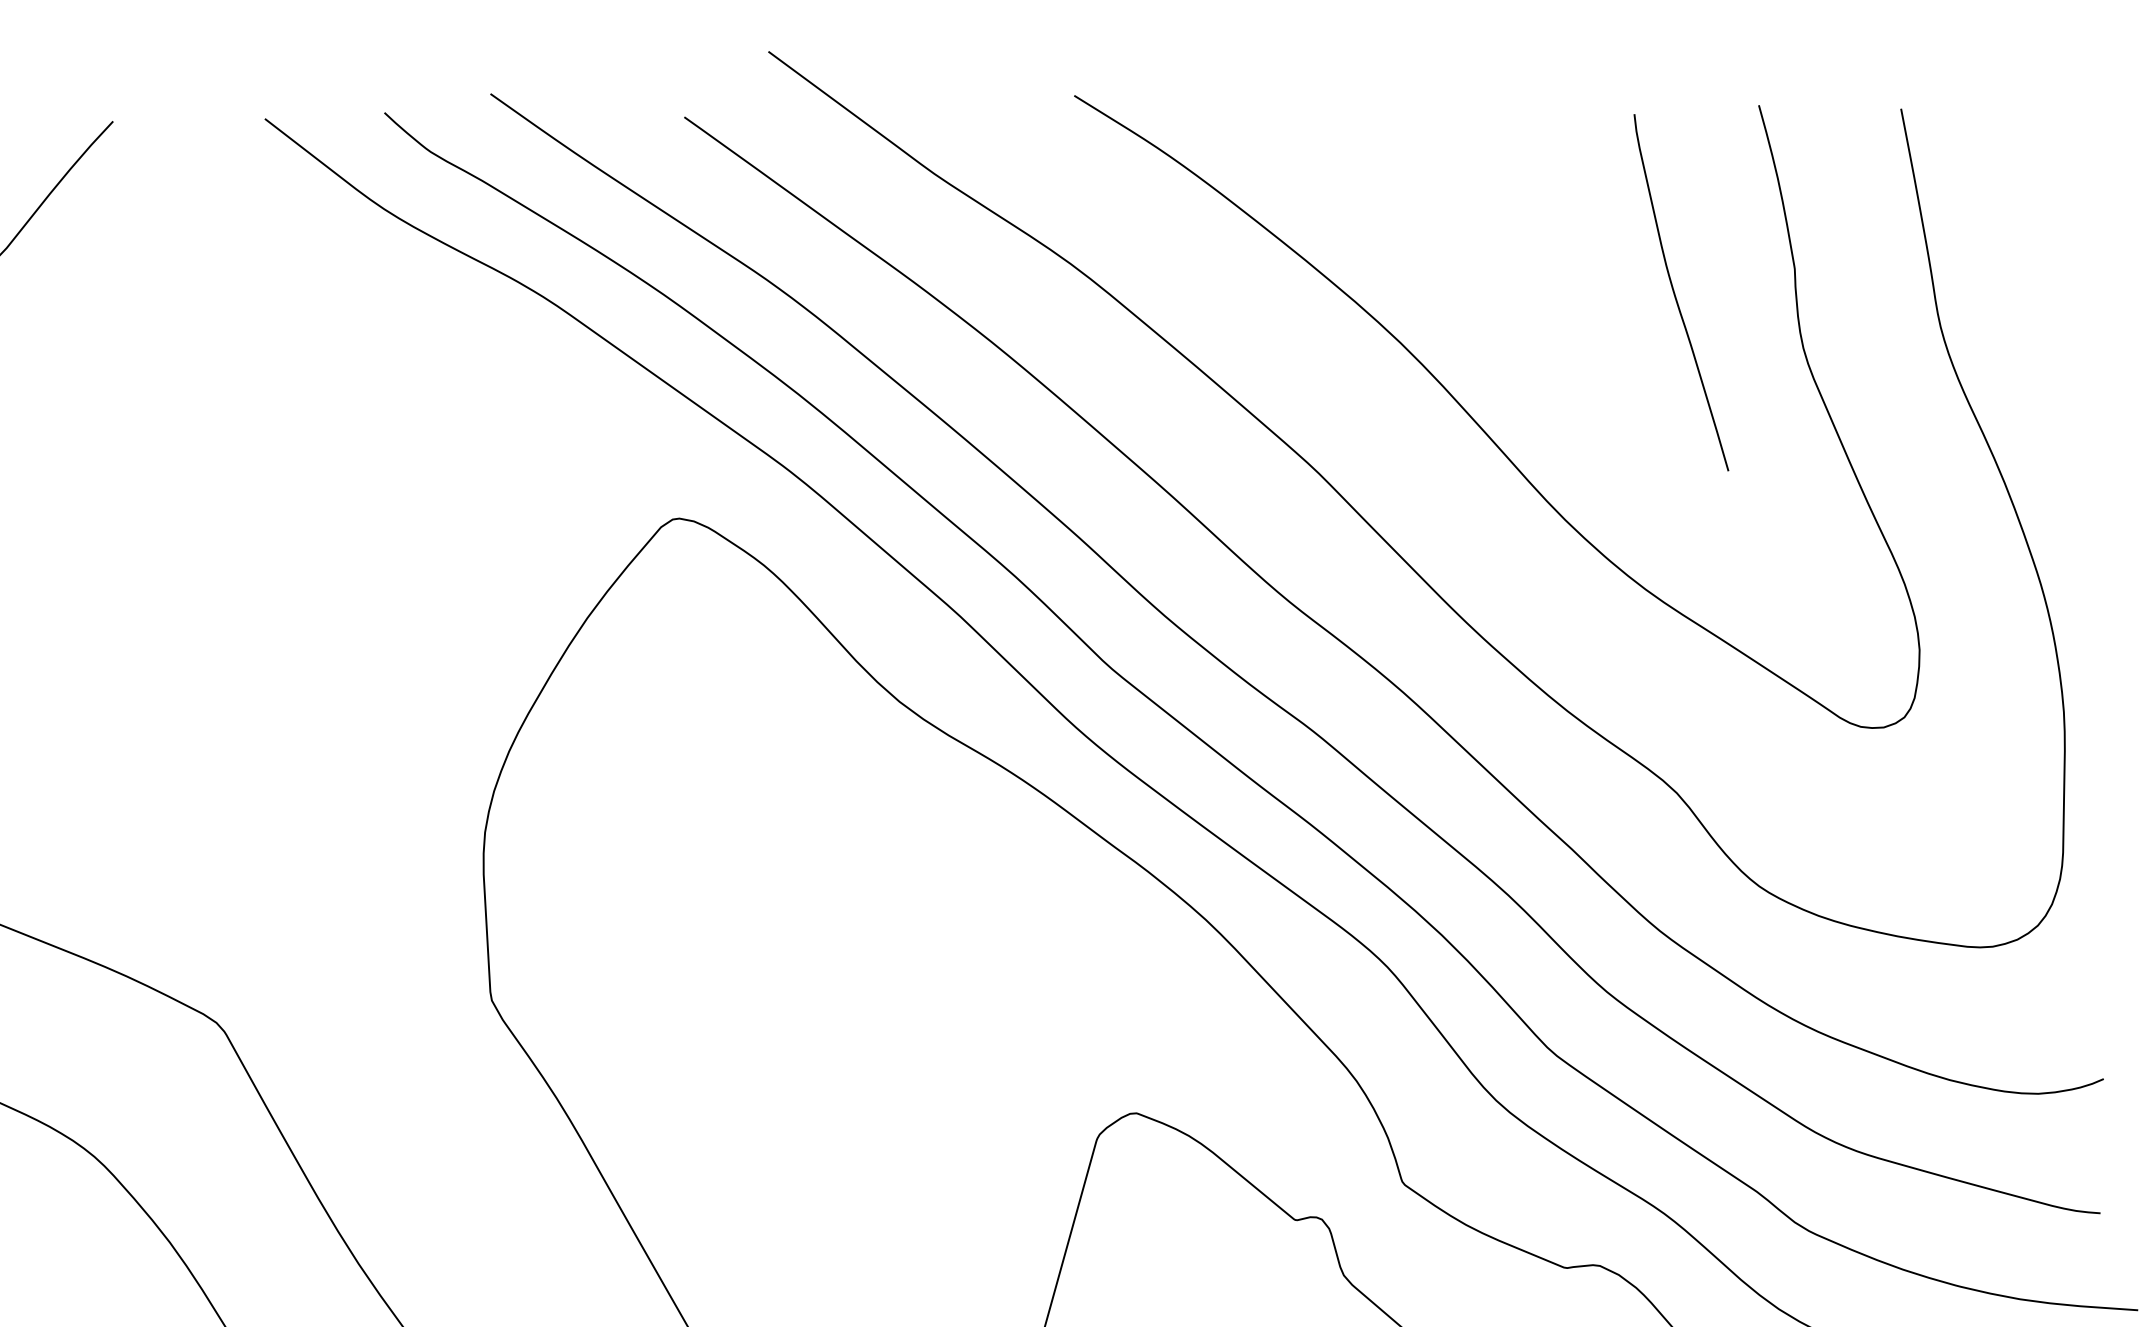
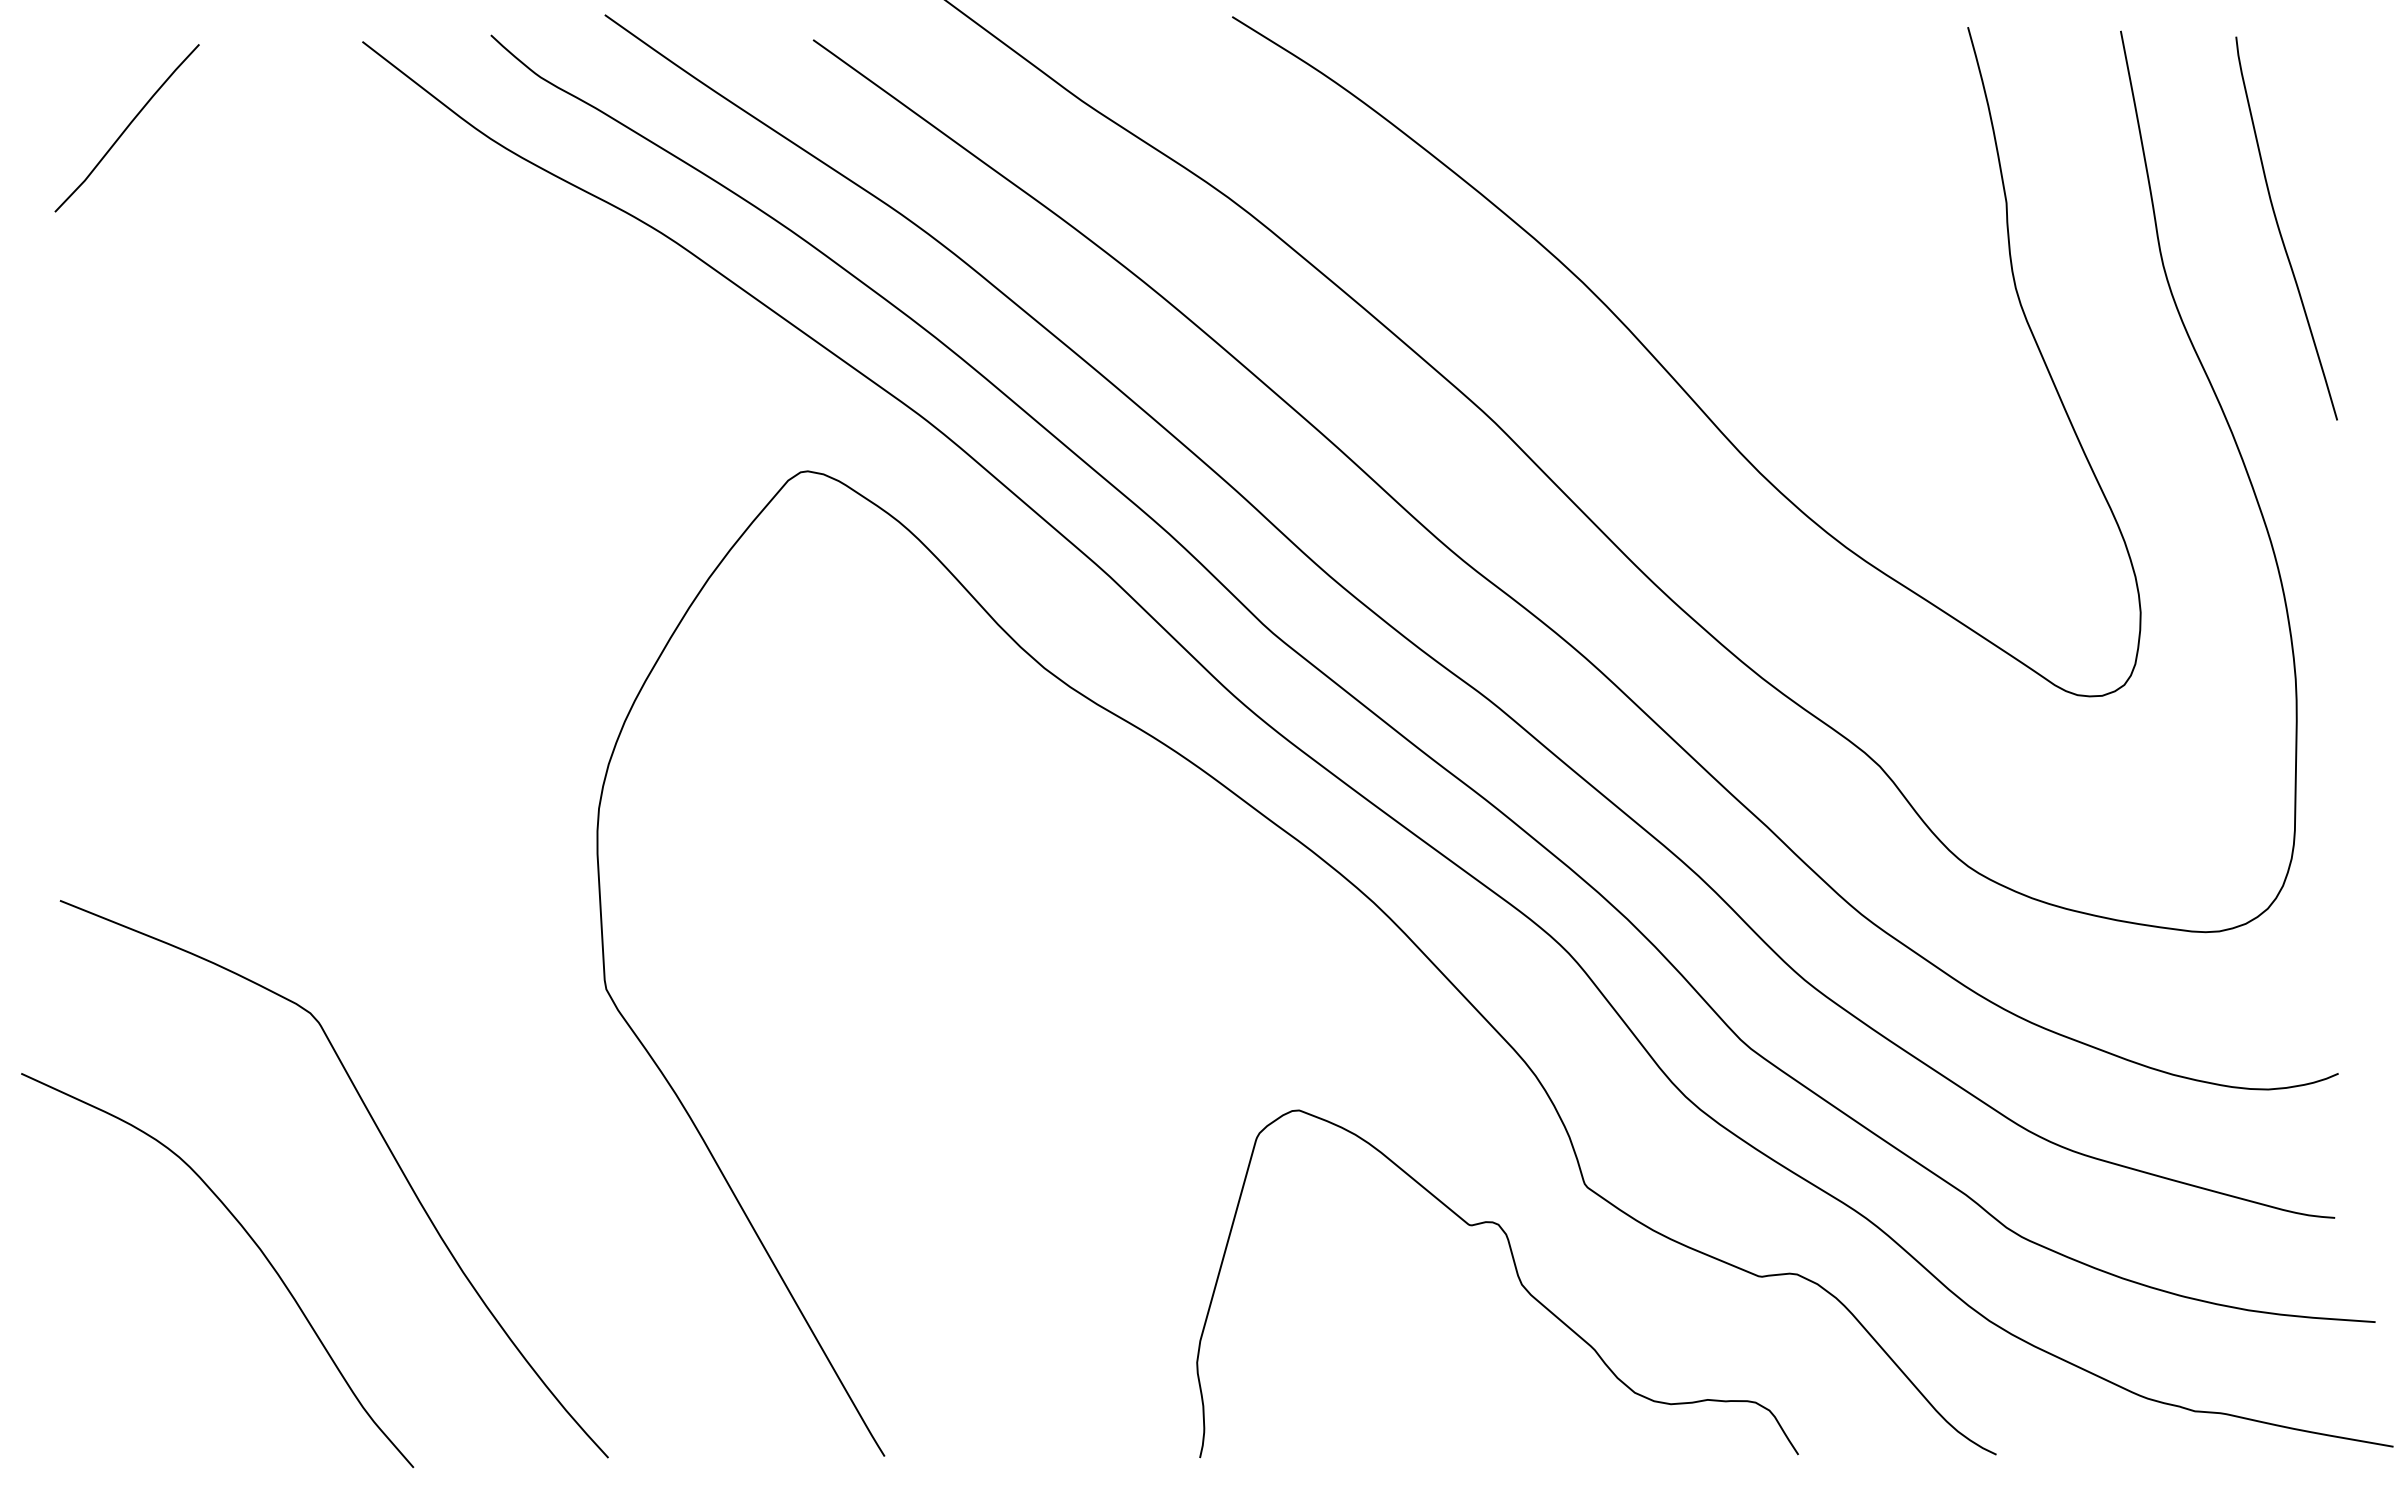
curve: (1675, 294) -> (2280, 230), moved

